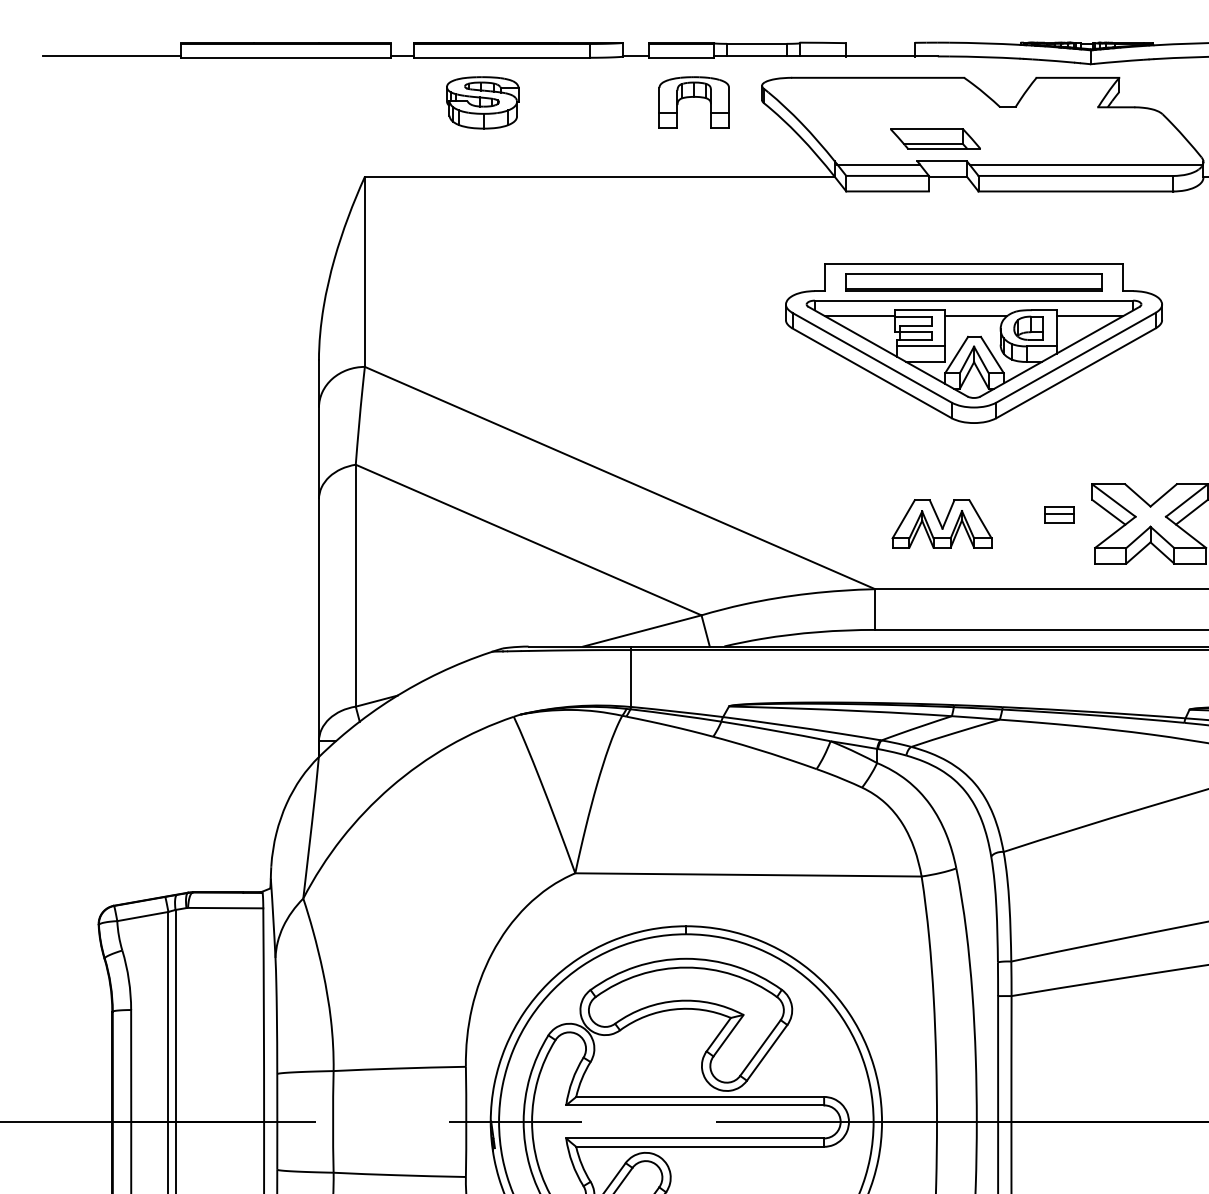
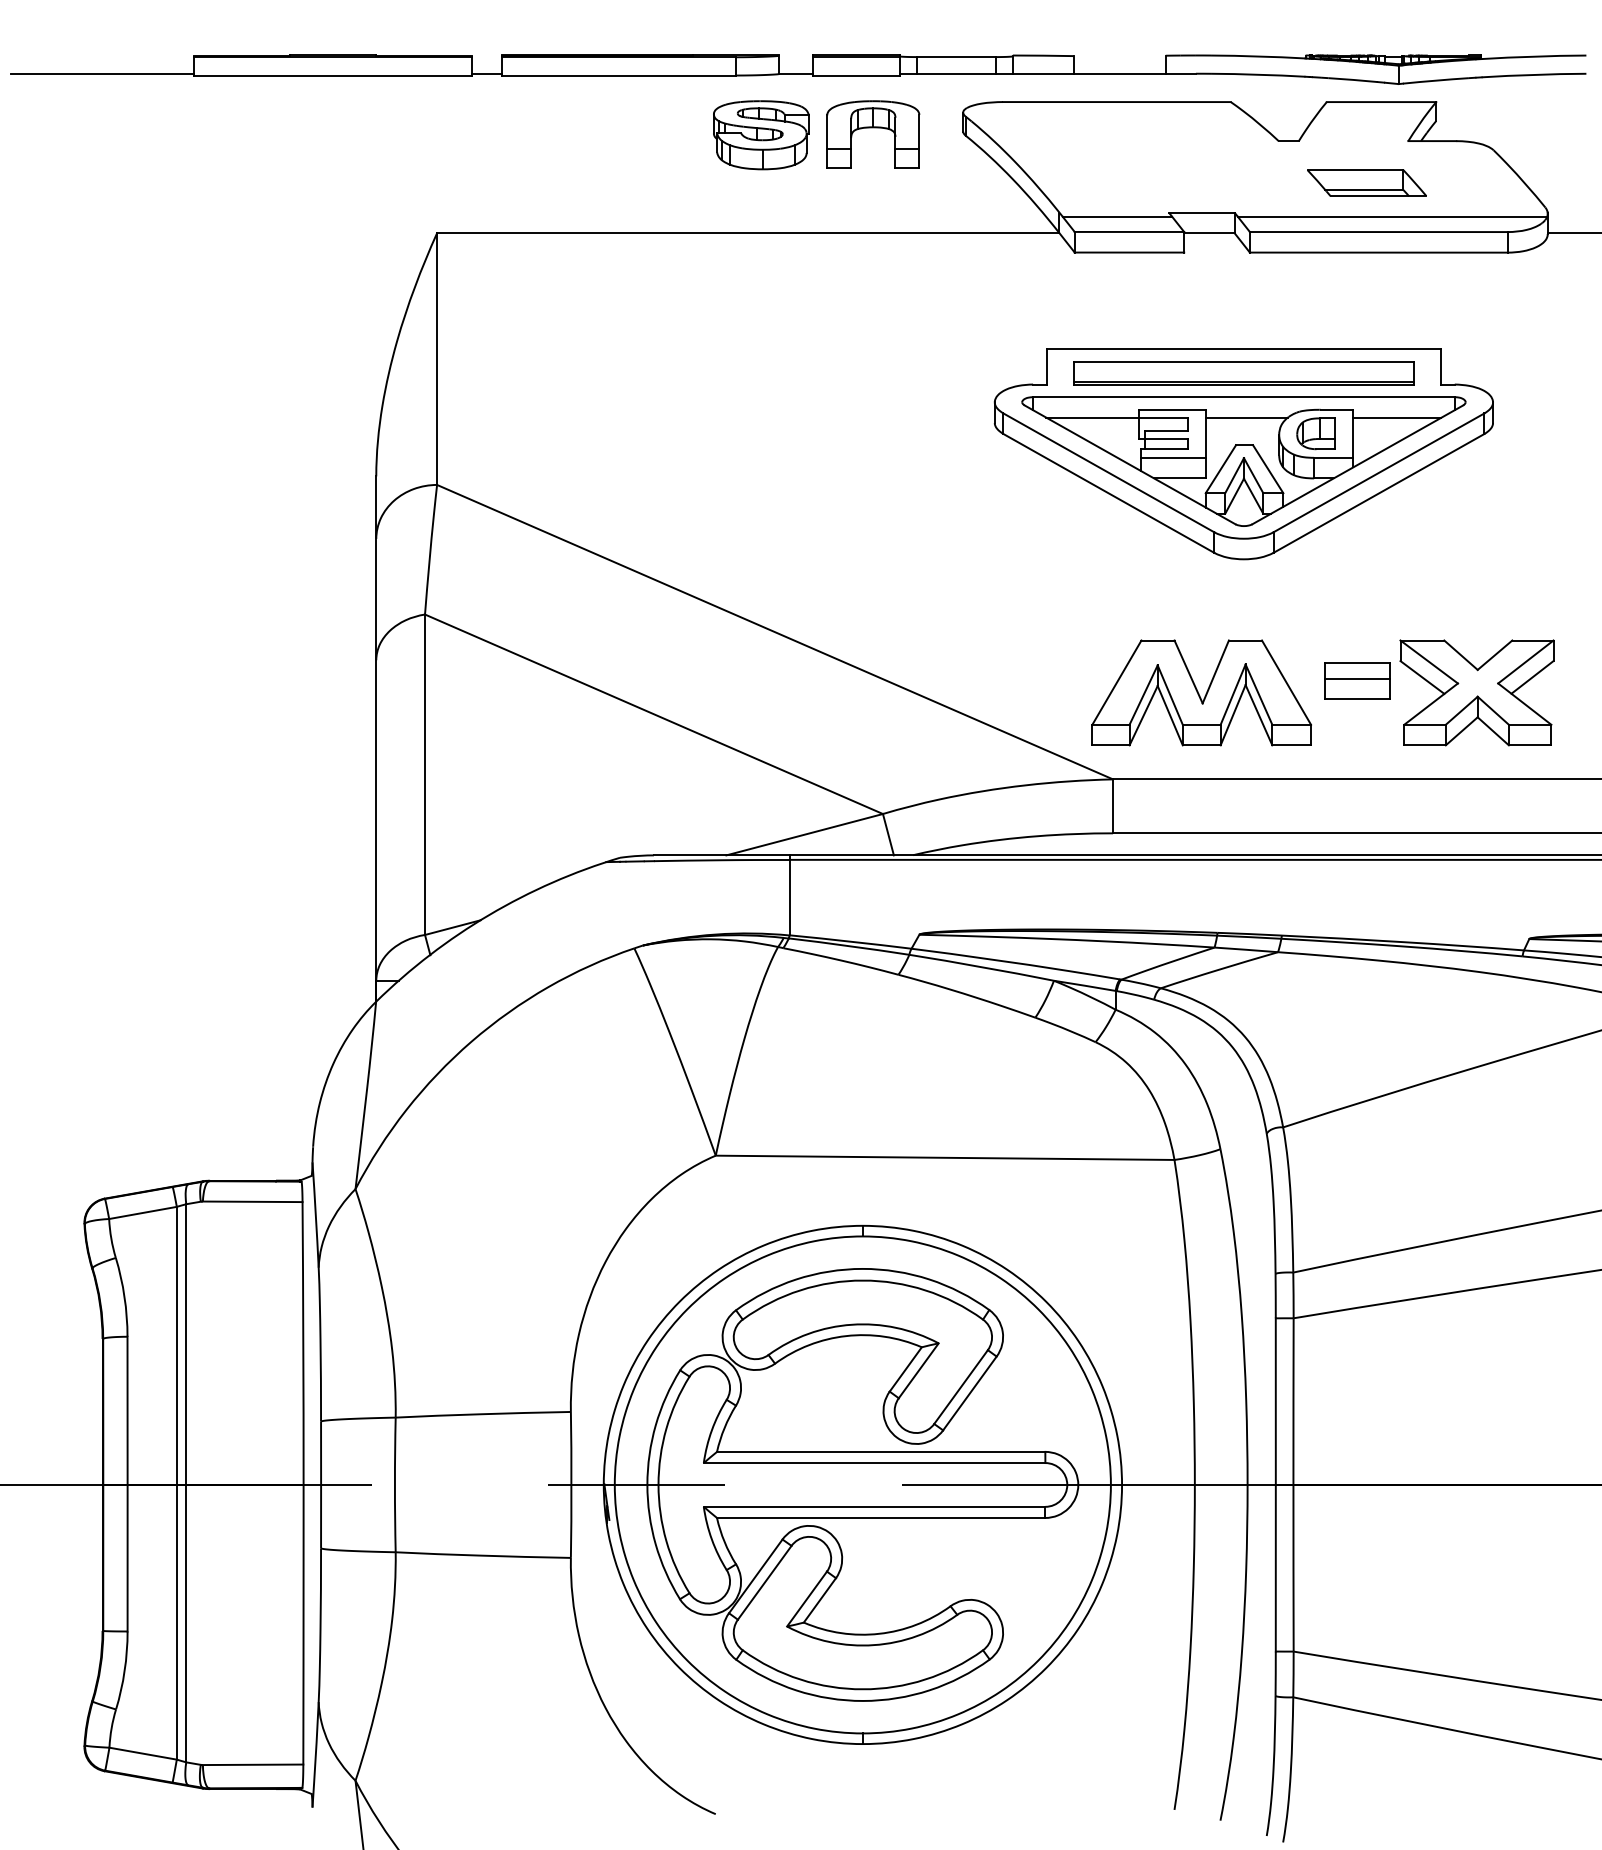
part: (482, 103) -> (761, 135), moved
part: (935, 138) -> (1366, 182), moved
part: (1059, 514) -> (1357, 680), size x1.67
part: (942, 523) -> (1201, 692), size x1.67

